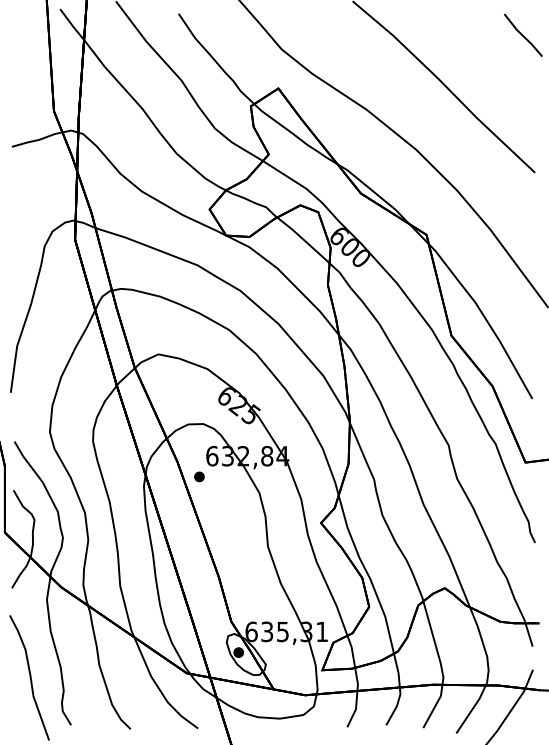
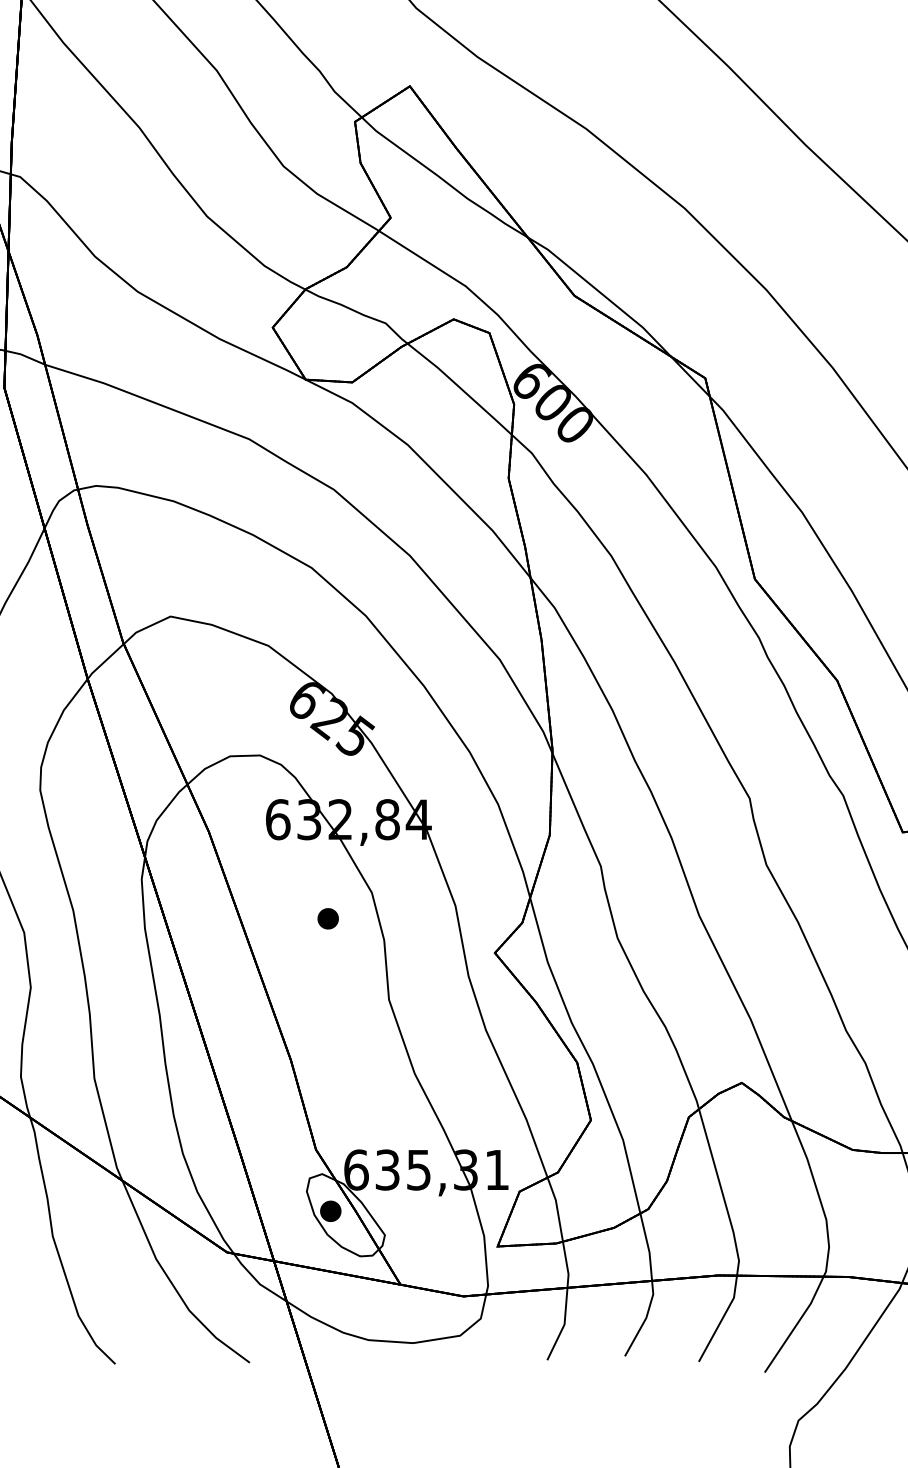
part: (199, 476) -> (328, 917), moved

